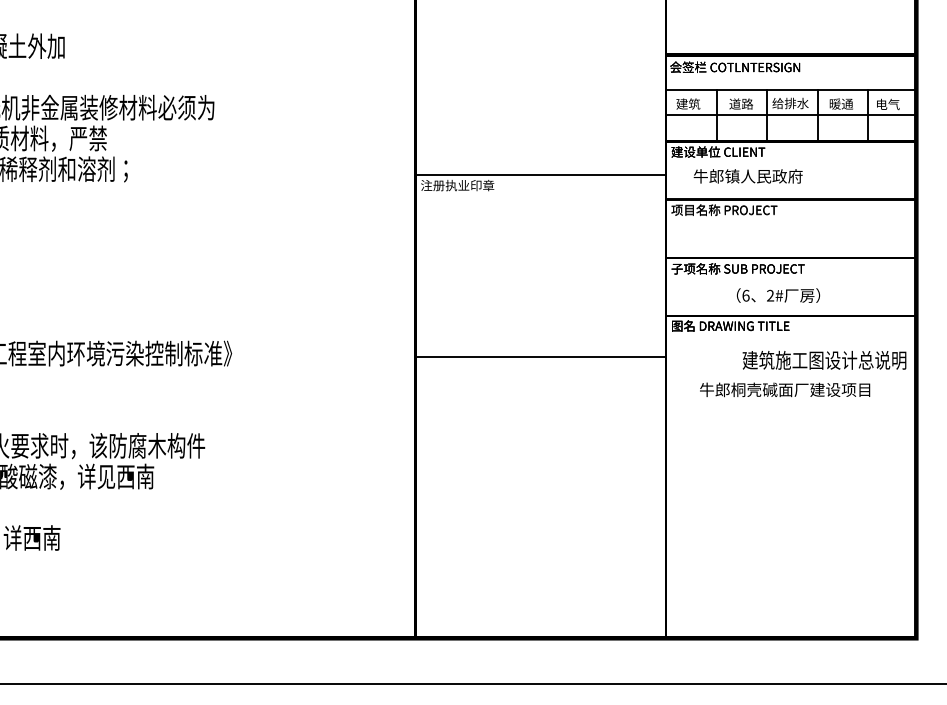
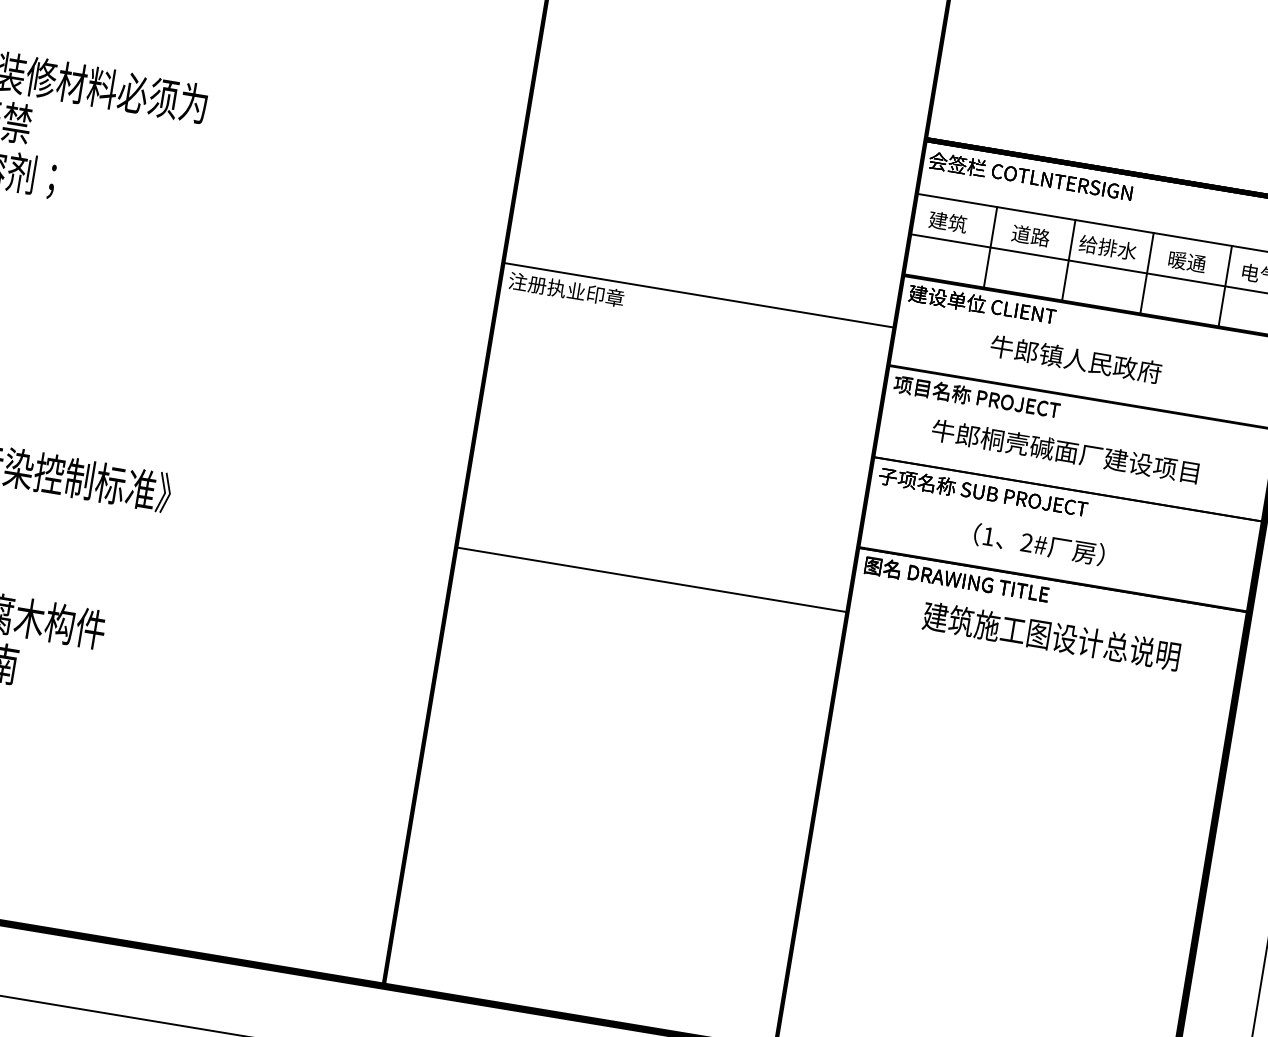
text: (747, 176) -> (1074, 359), moved
text: (745, 295) -> (987, 536), 6 -> 1
text: (824, 359) -> (1051, 634), moved
text: (785, 389) -> (1066, 451), moved

